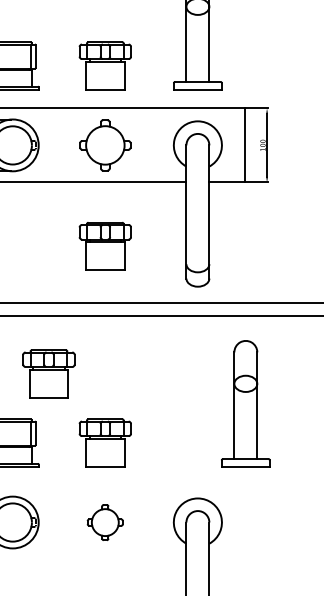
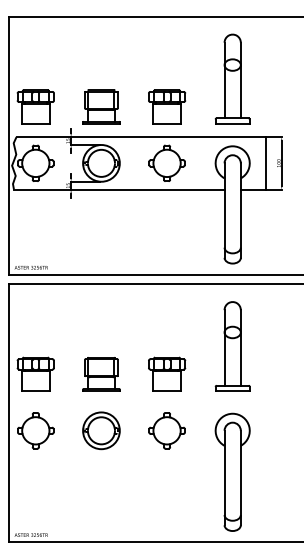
part: (105, 245) -> (167, 234), removed
part: (49, 372) -> (127, 324), removed
part: (245, 403) -> (232, 346), moved
part: (104, 522) -> (166, 430), size x1.43

